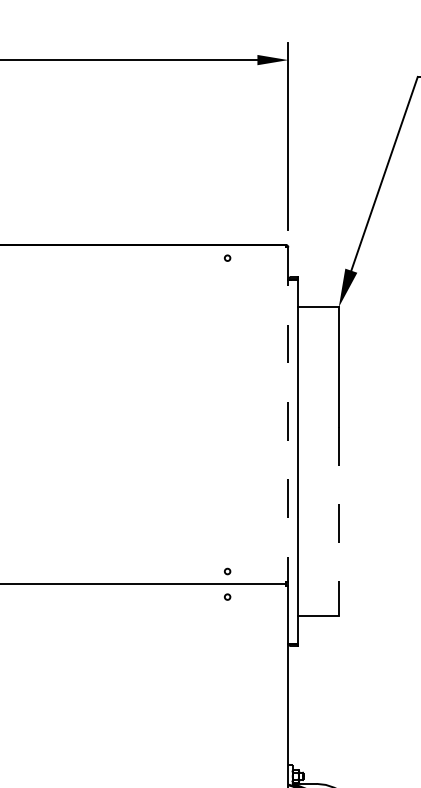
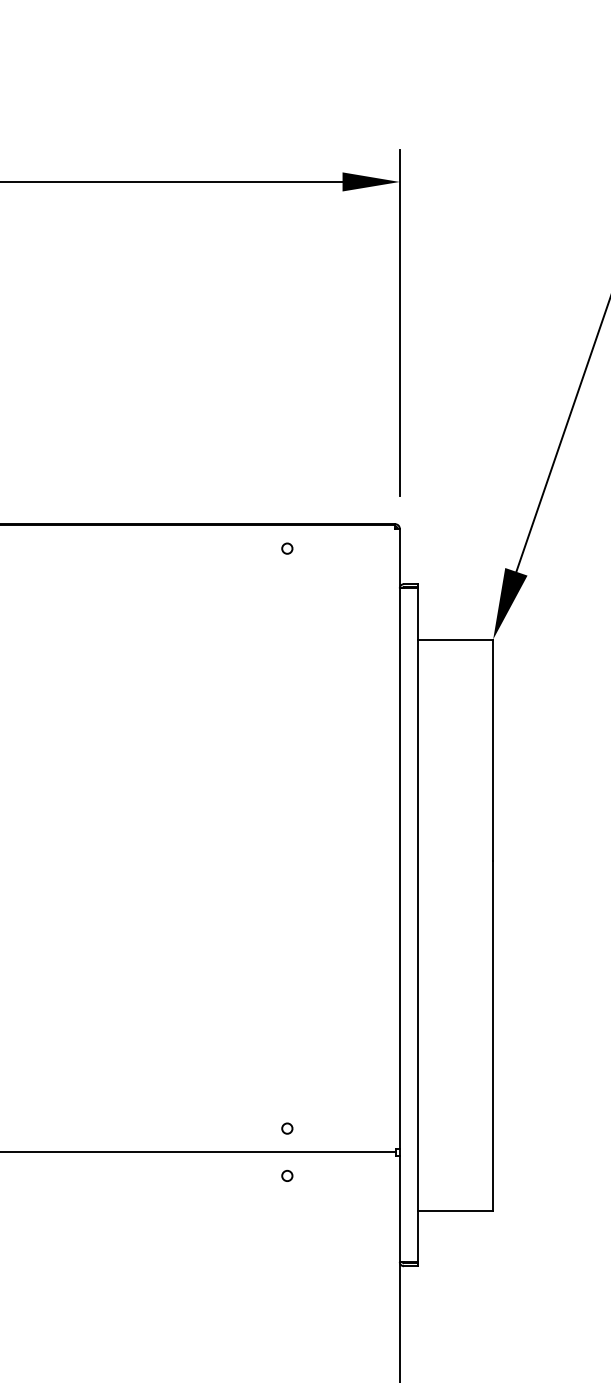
line: (288, 415) -> (400, 839), dashed -> solid
line: (338, 521) -> (492, 1036), dashed -> solid

